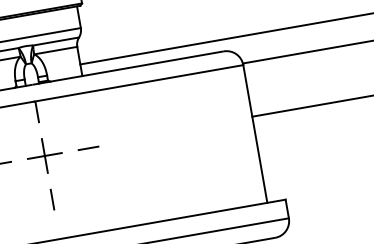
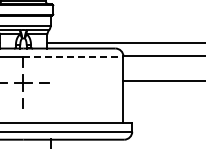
line: (139, 83) -> (73, 56), solid -> dashed

